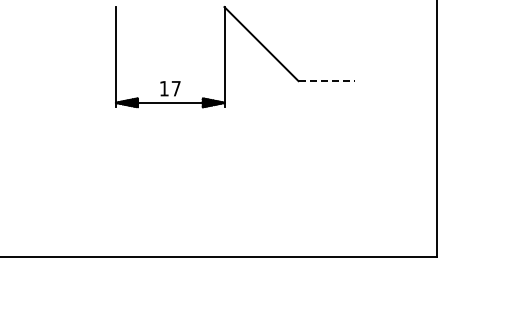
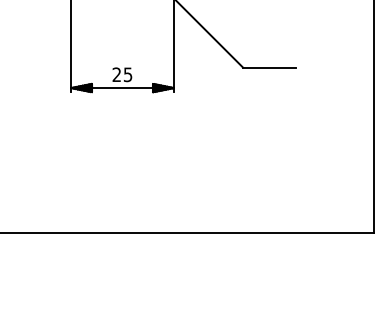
line: (327, 81) -> (270, 68), dashed -> solid
text: (169, 88) -> (121, 74), 17 -> 25

